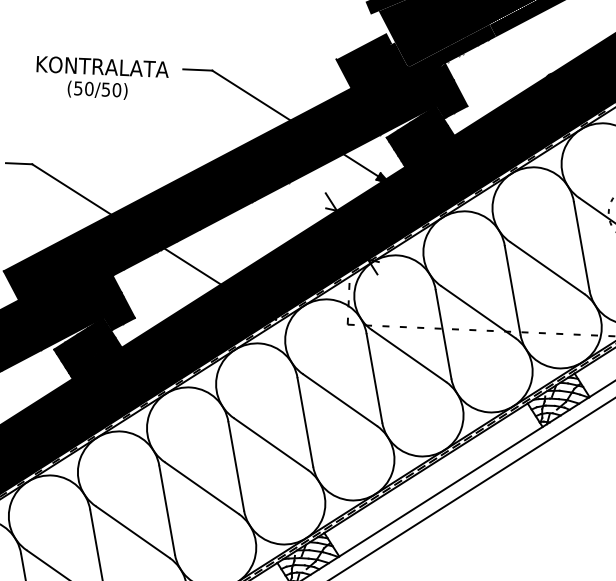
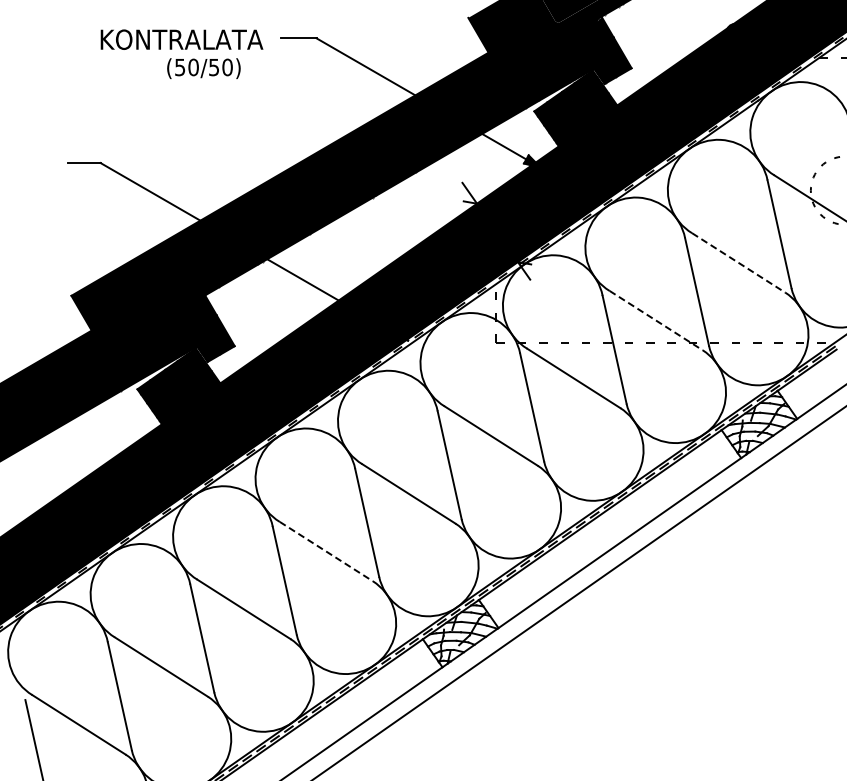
text: (97, 90) -> (203, 68), moved
line: (548, 268) -> (739, 263), solid -> dashed
line: (478, 312) -> (656, 320), solid -> dashed
line: (202, 488) -> (326, 551), solid -> dashed

